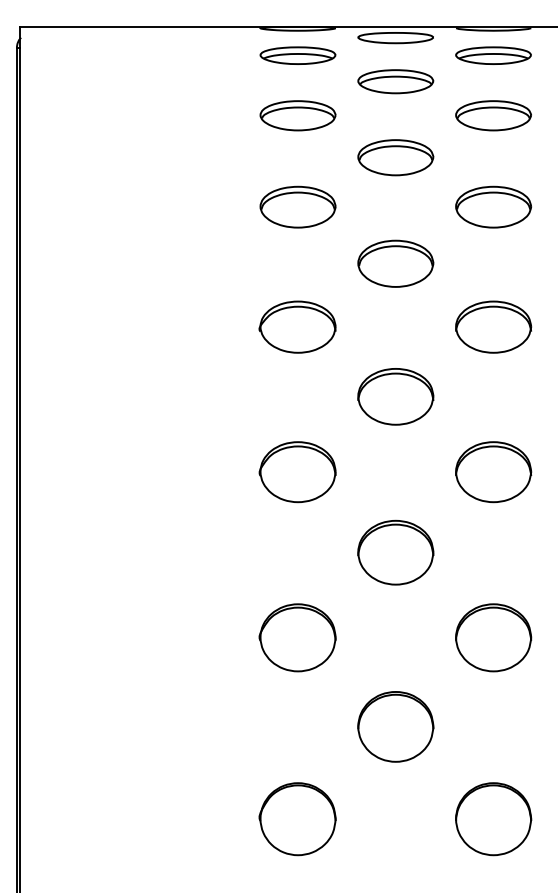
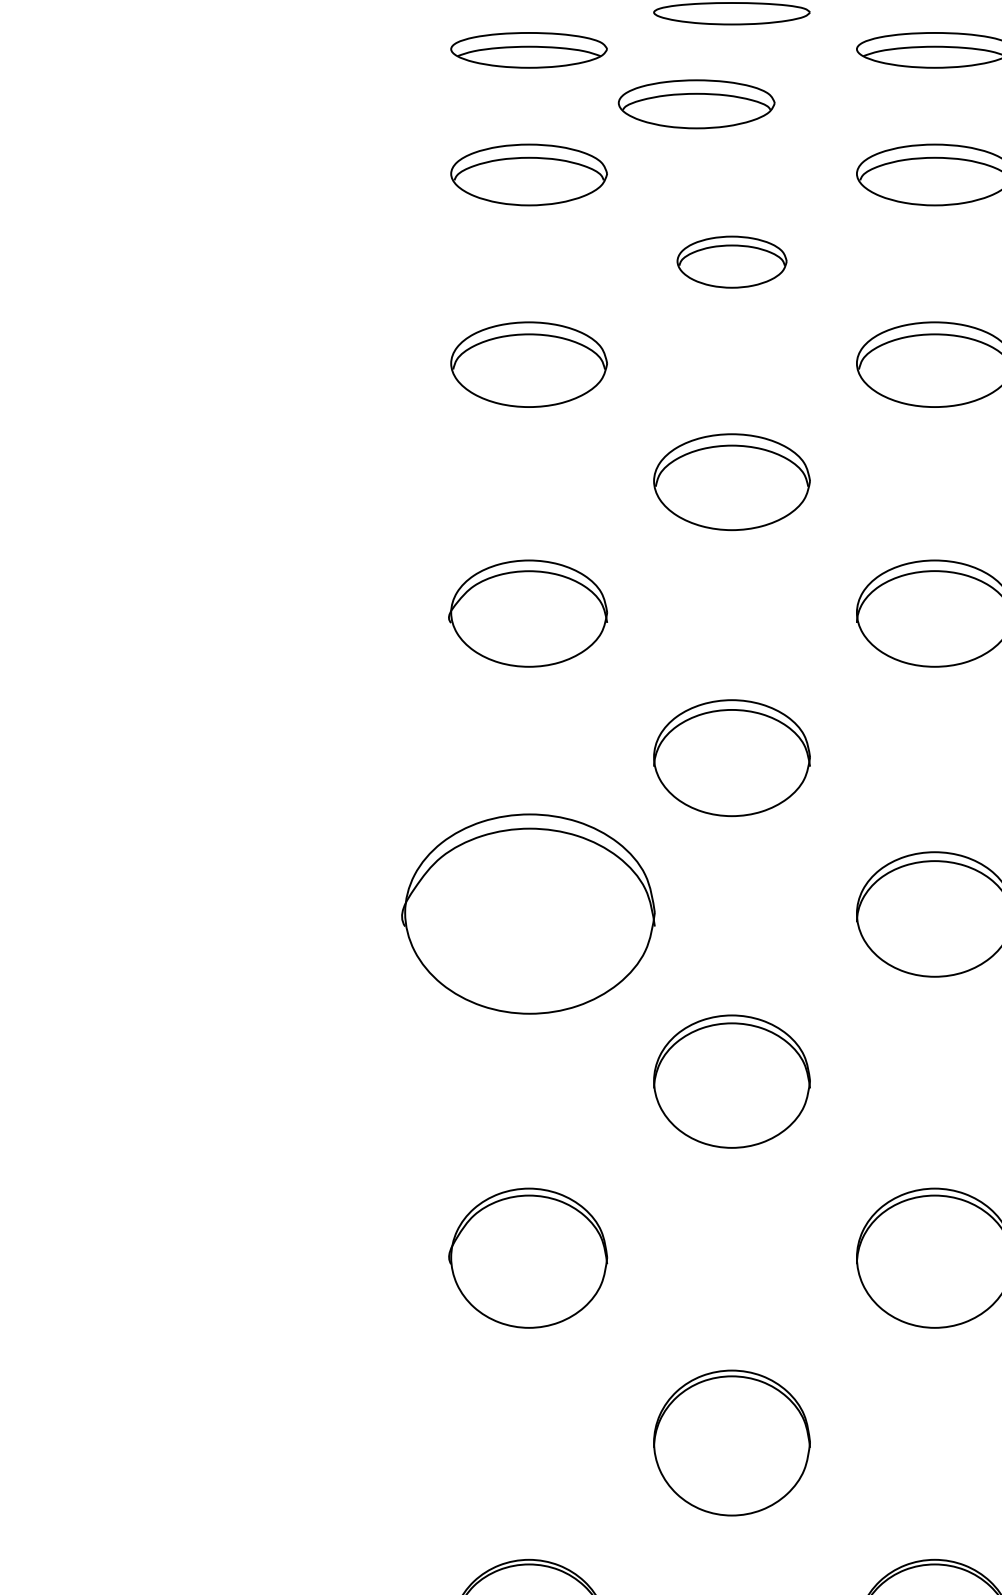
part: (395, 81) -> (695, 103), moved
part: (395, 157) -> (731, 261), size x0.7
part: (297, 472) -> (527, 915), size x1.6

